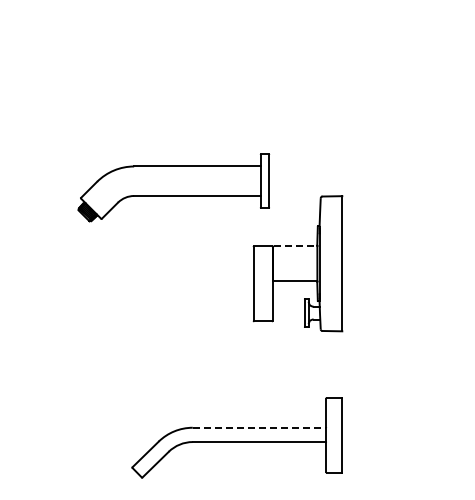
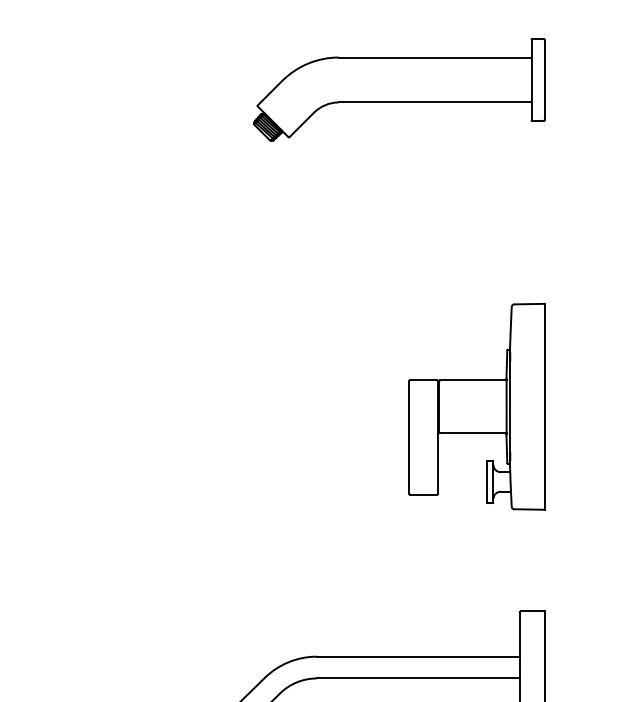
part: (173, 187) -> (398, 89), moved
line: (295, 246) -> (473, 380), dashed -> solid
line: (259, 427) -> (418, 656), dashed -> solid

